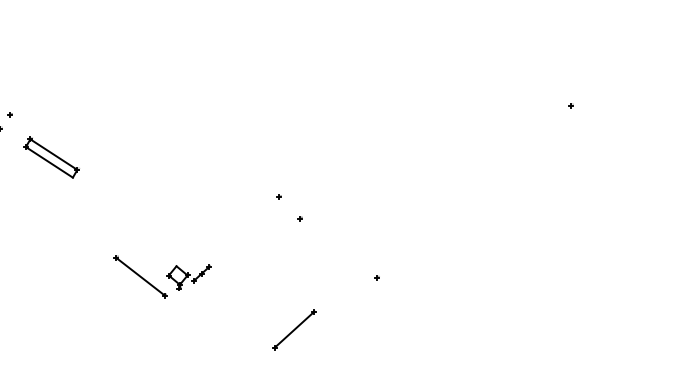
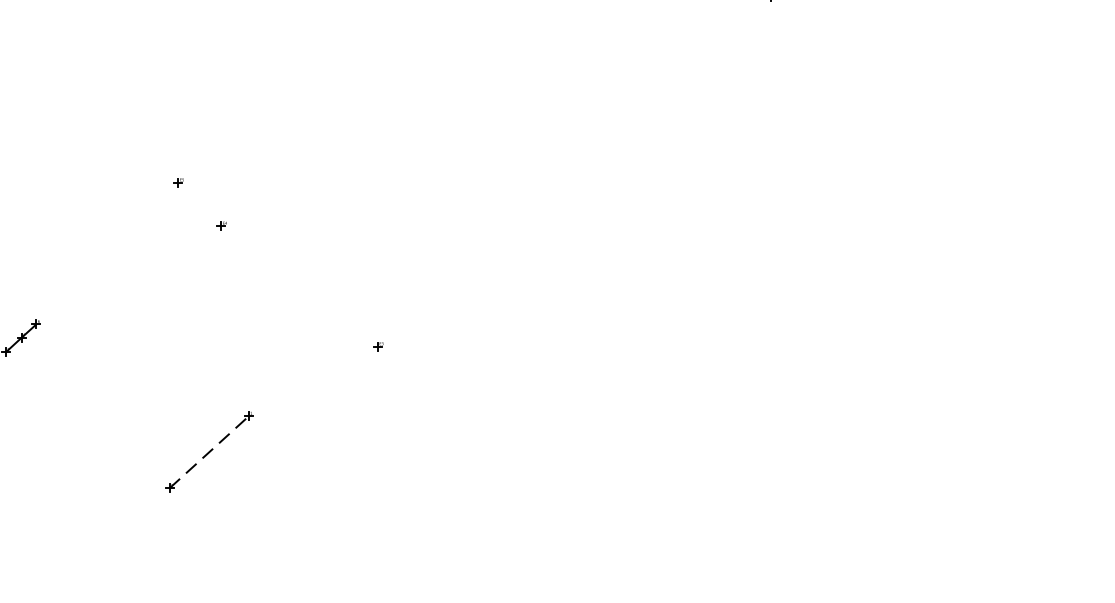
line: (294, 329) -> (209, 451), solid -> dashed

